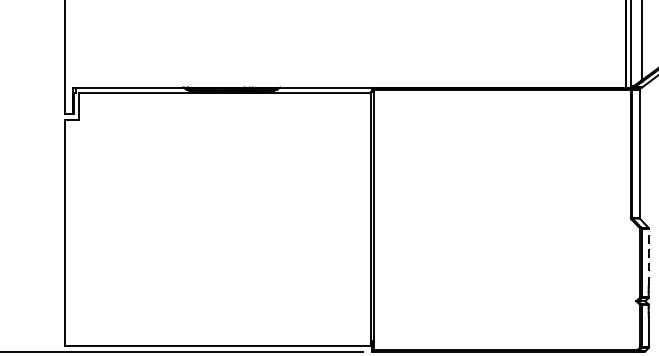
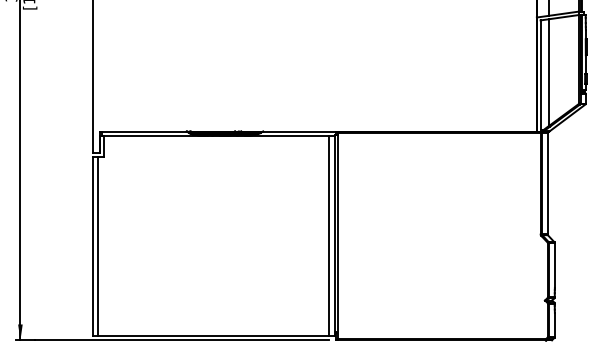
line: (363, 219) -> (329, 235), added
line: (71, 232) -> (98, 246), added
line: (648, 256) -> (554, 265), dashed -> solid

